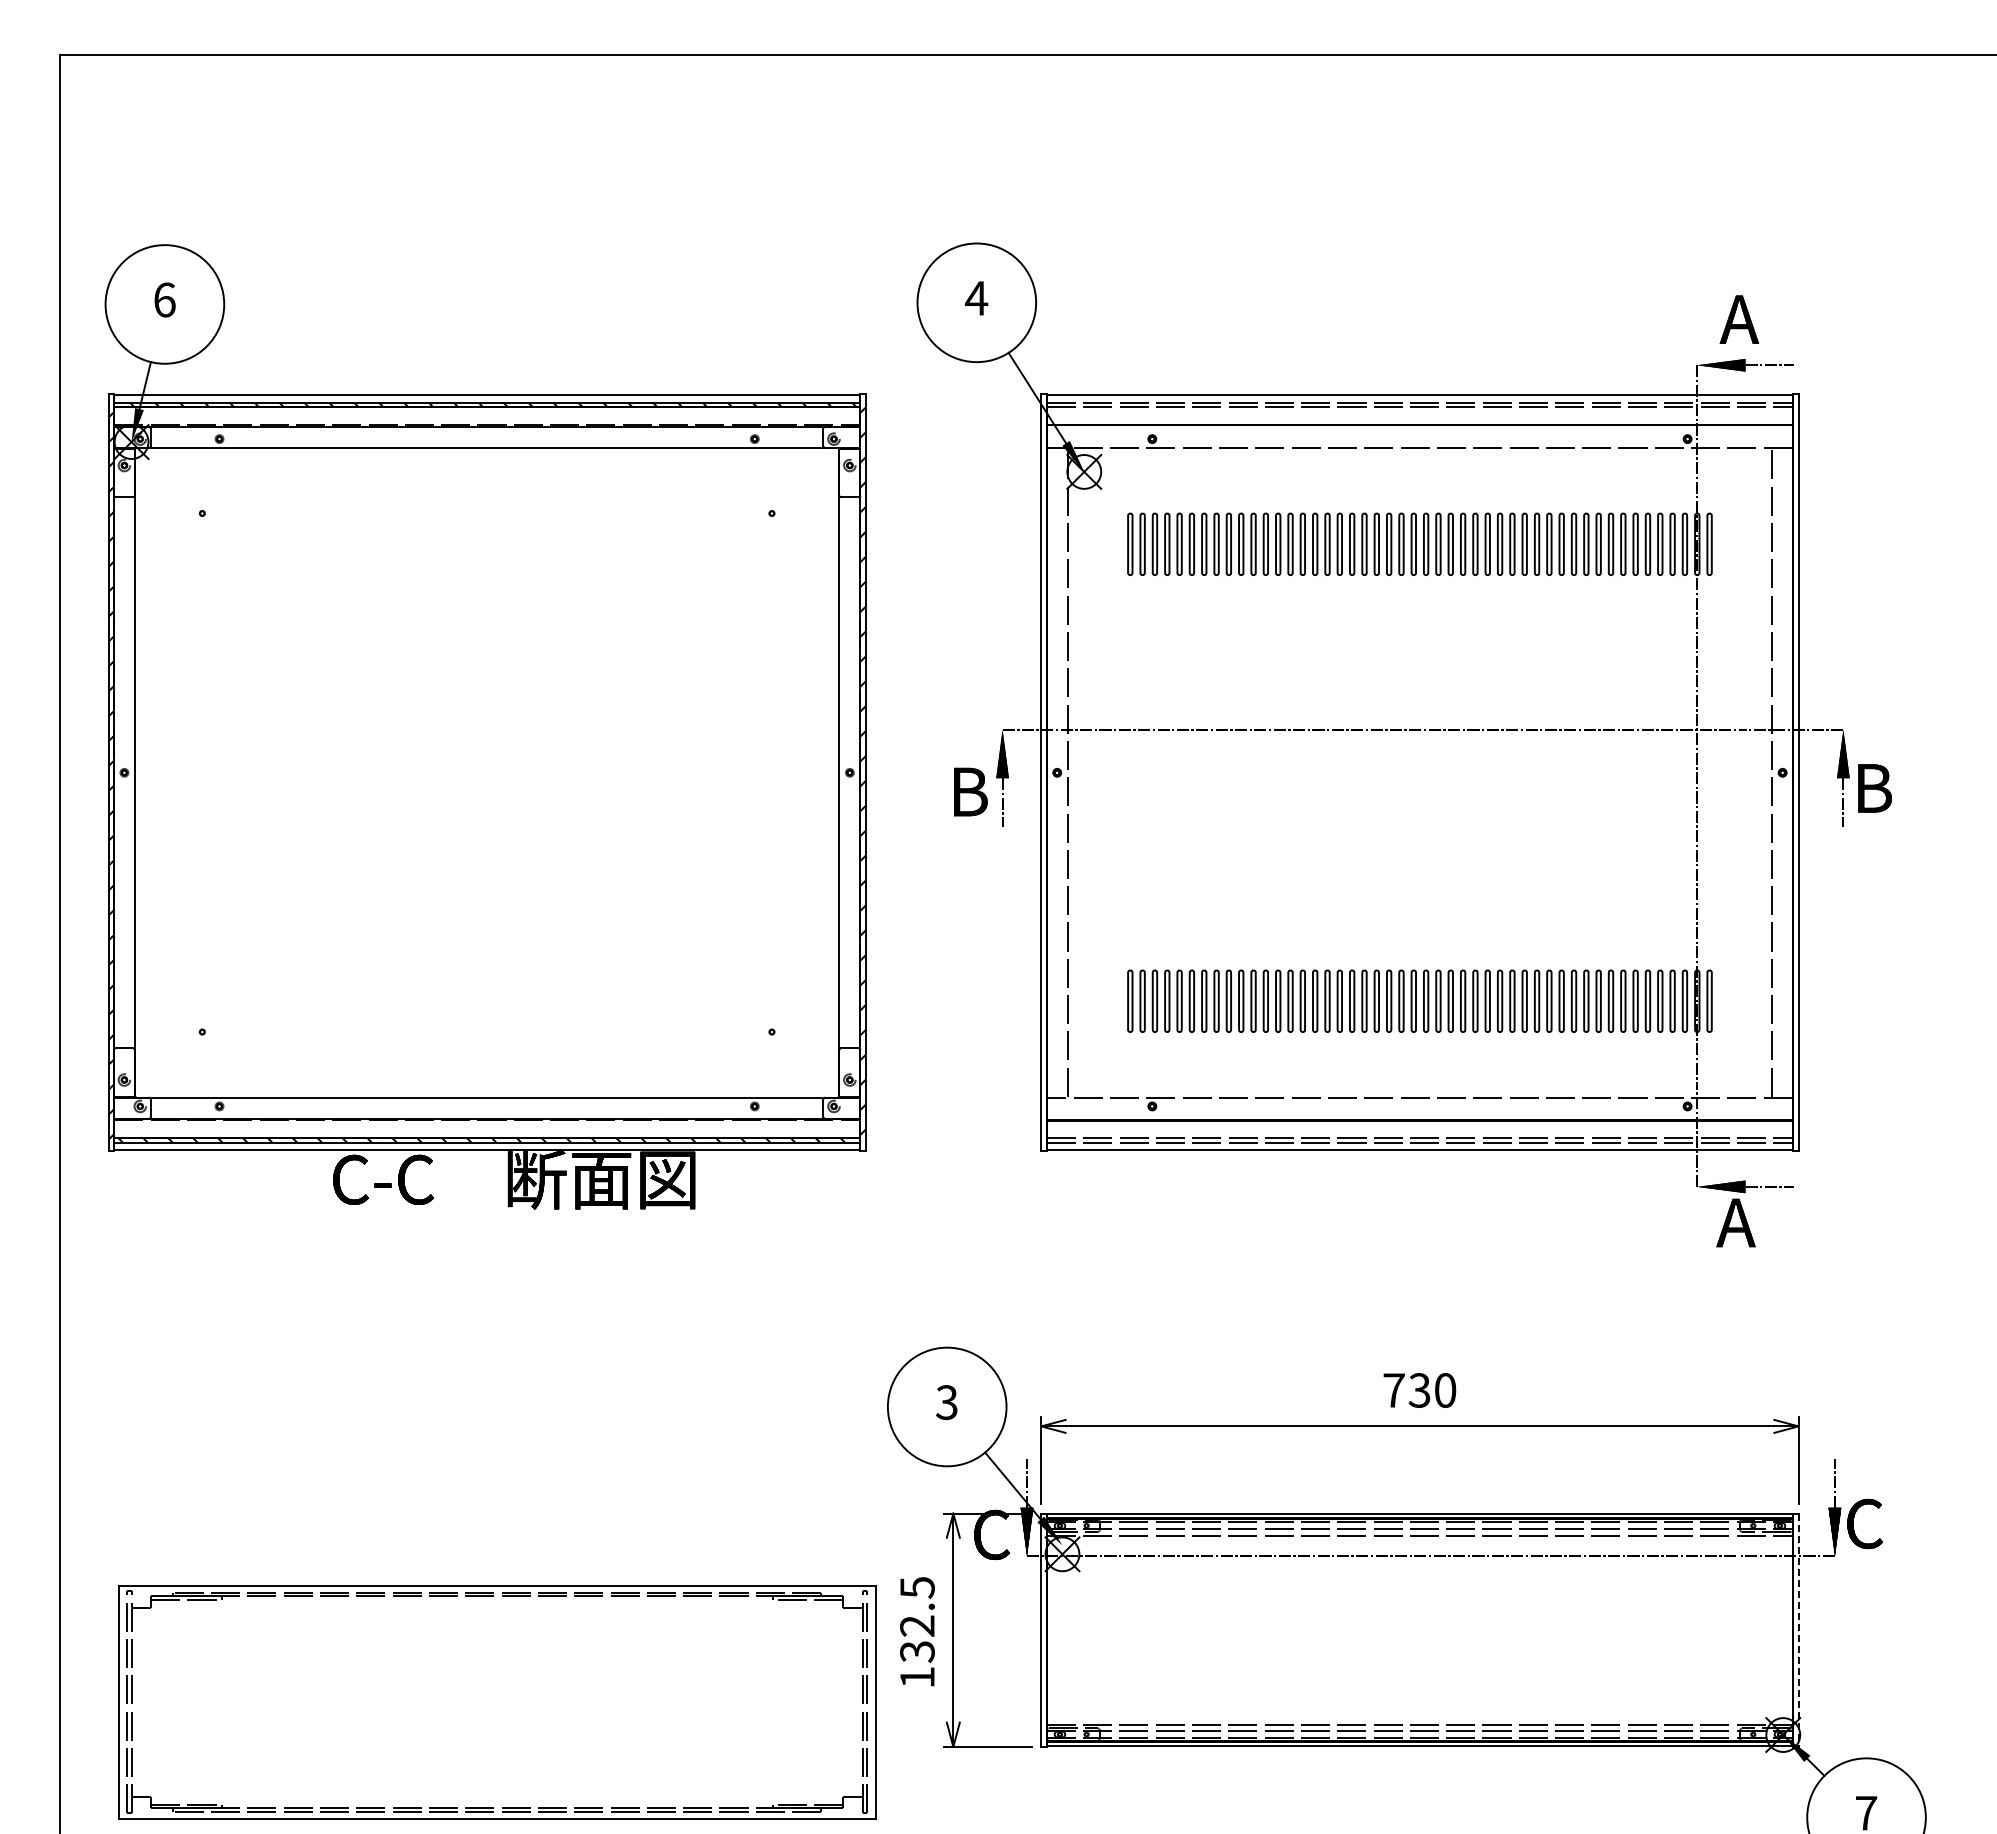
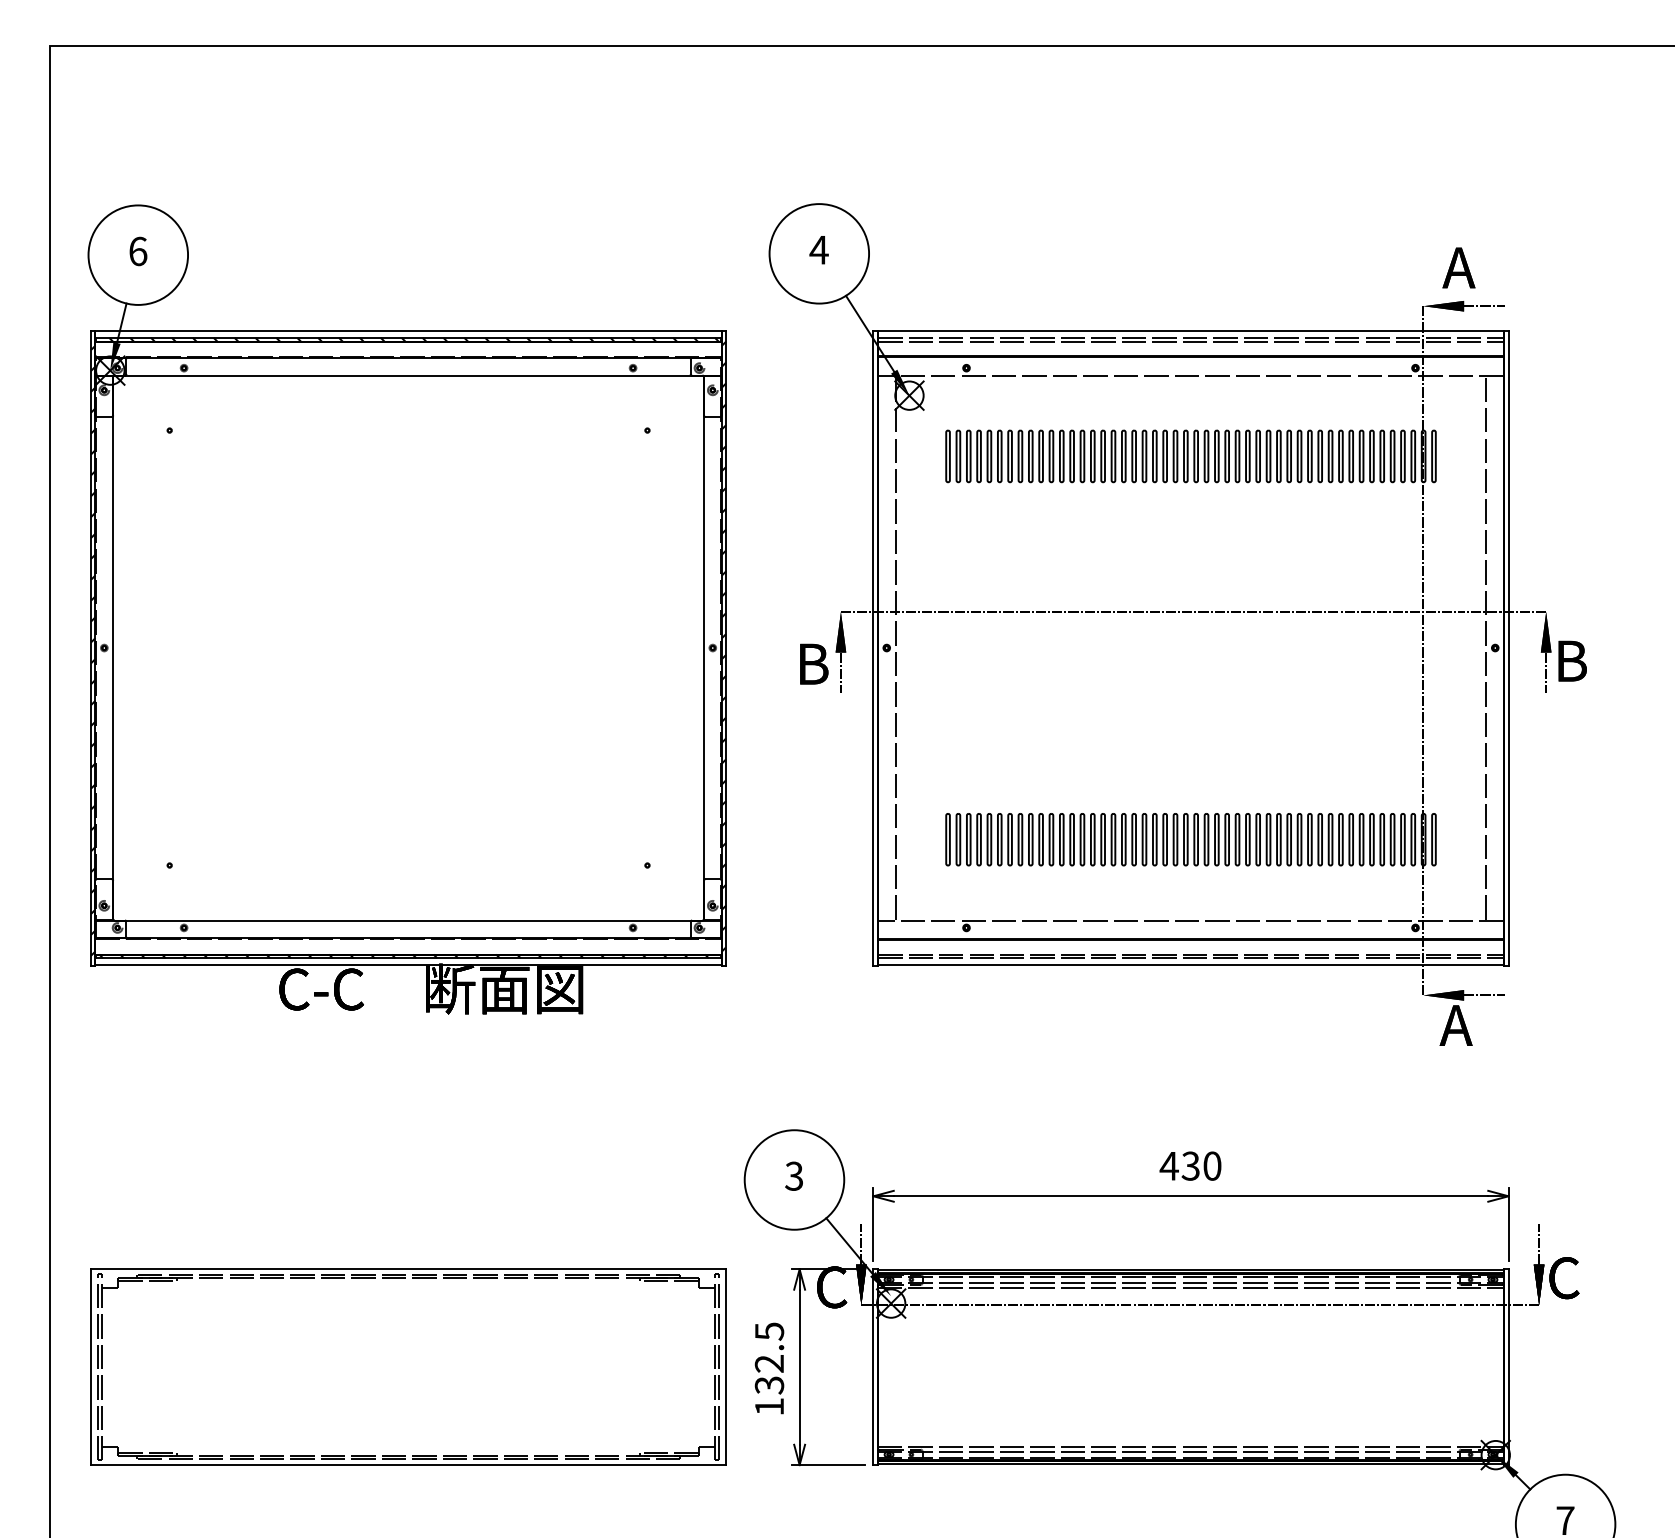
text: (1393, 1390) -> (1168, 1166), 730 -> 430
line: (1798, 1630) -> (1508, 1367), dashed -> solid
part: (497, 1702) -> (408, 1367), moved

